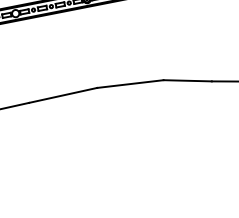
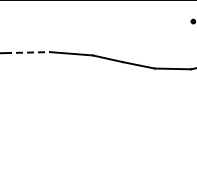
line: (63, 95) -> (27, 52), solid -> dashed

